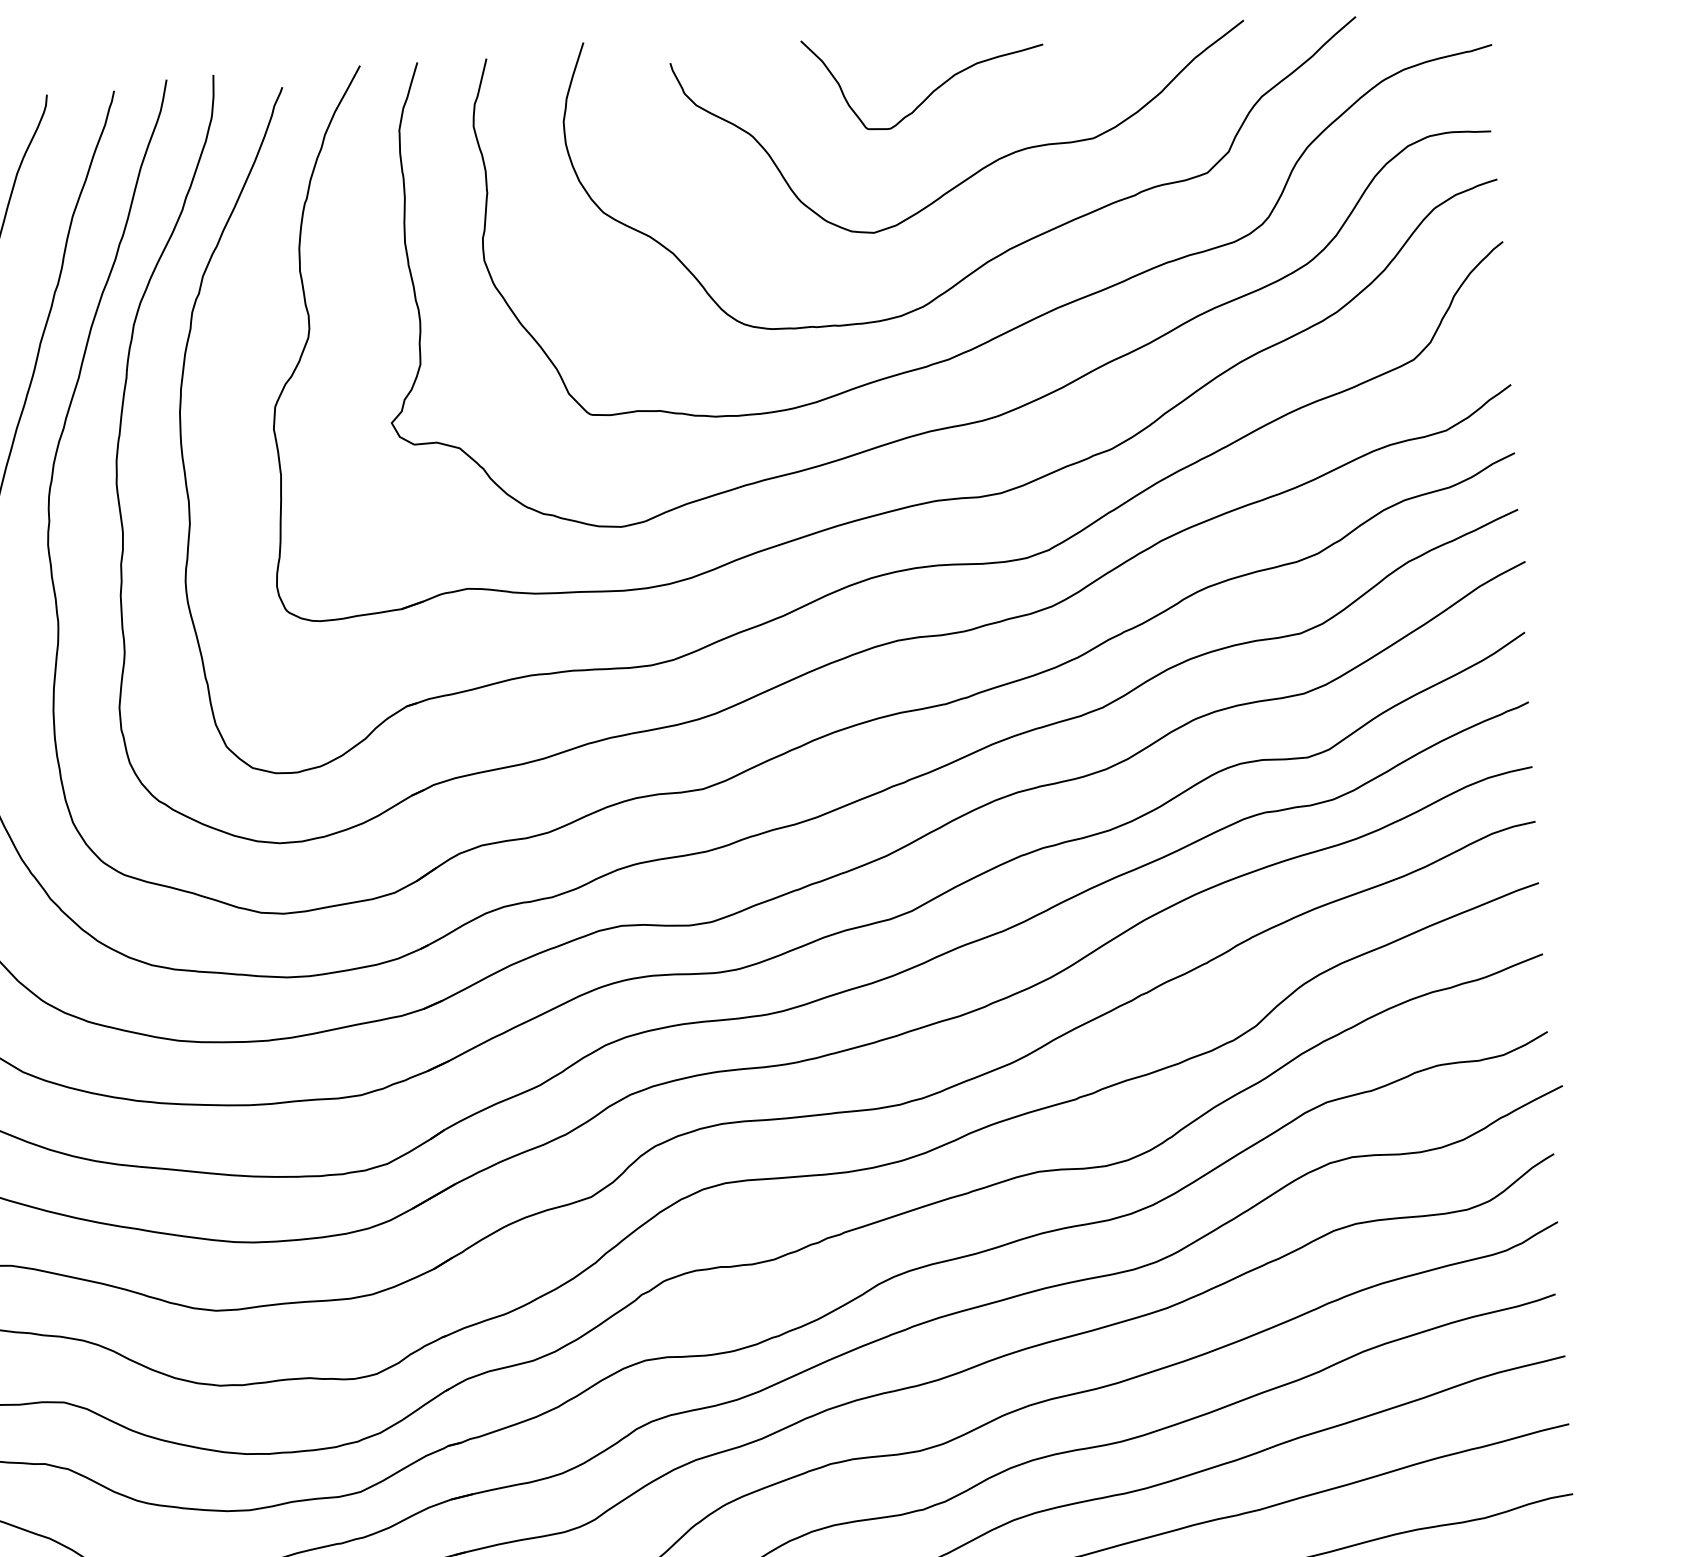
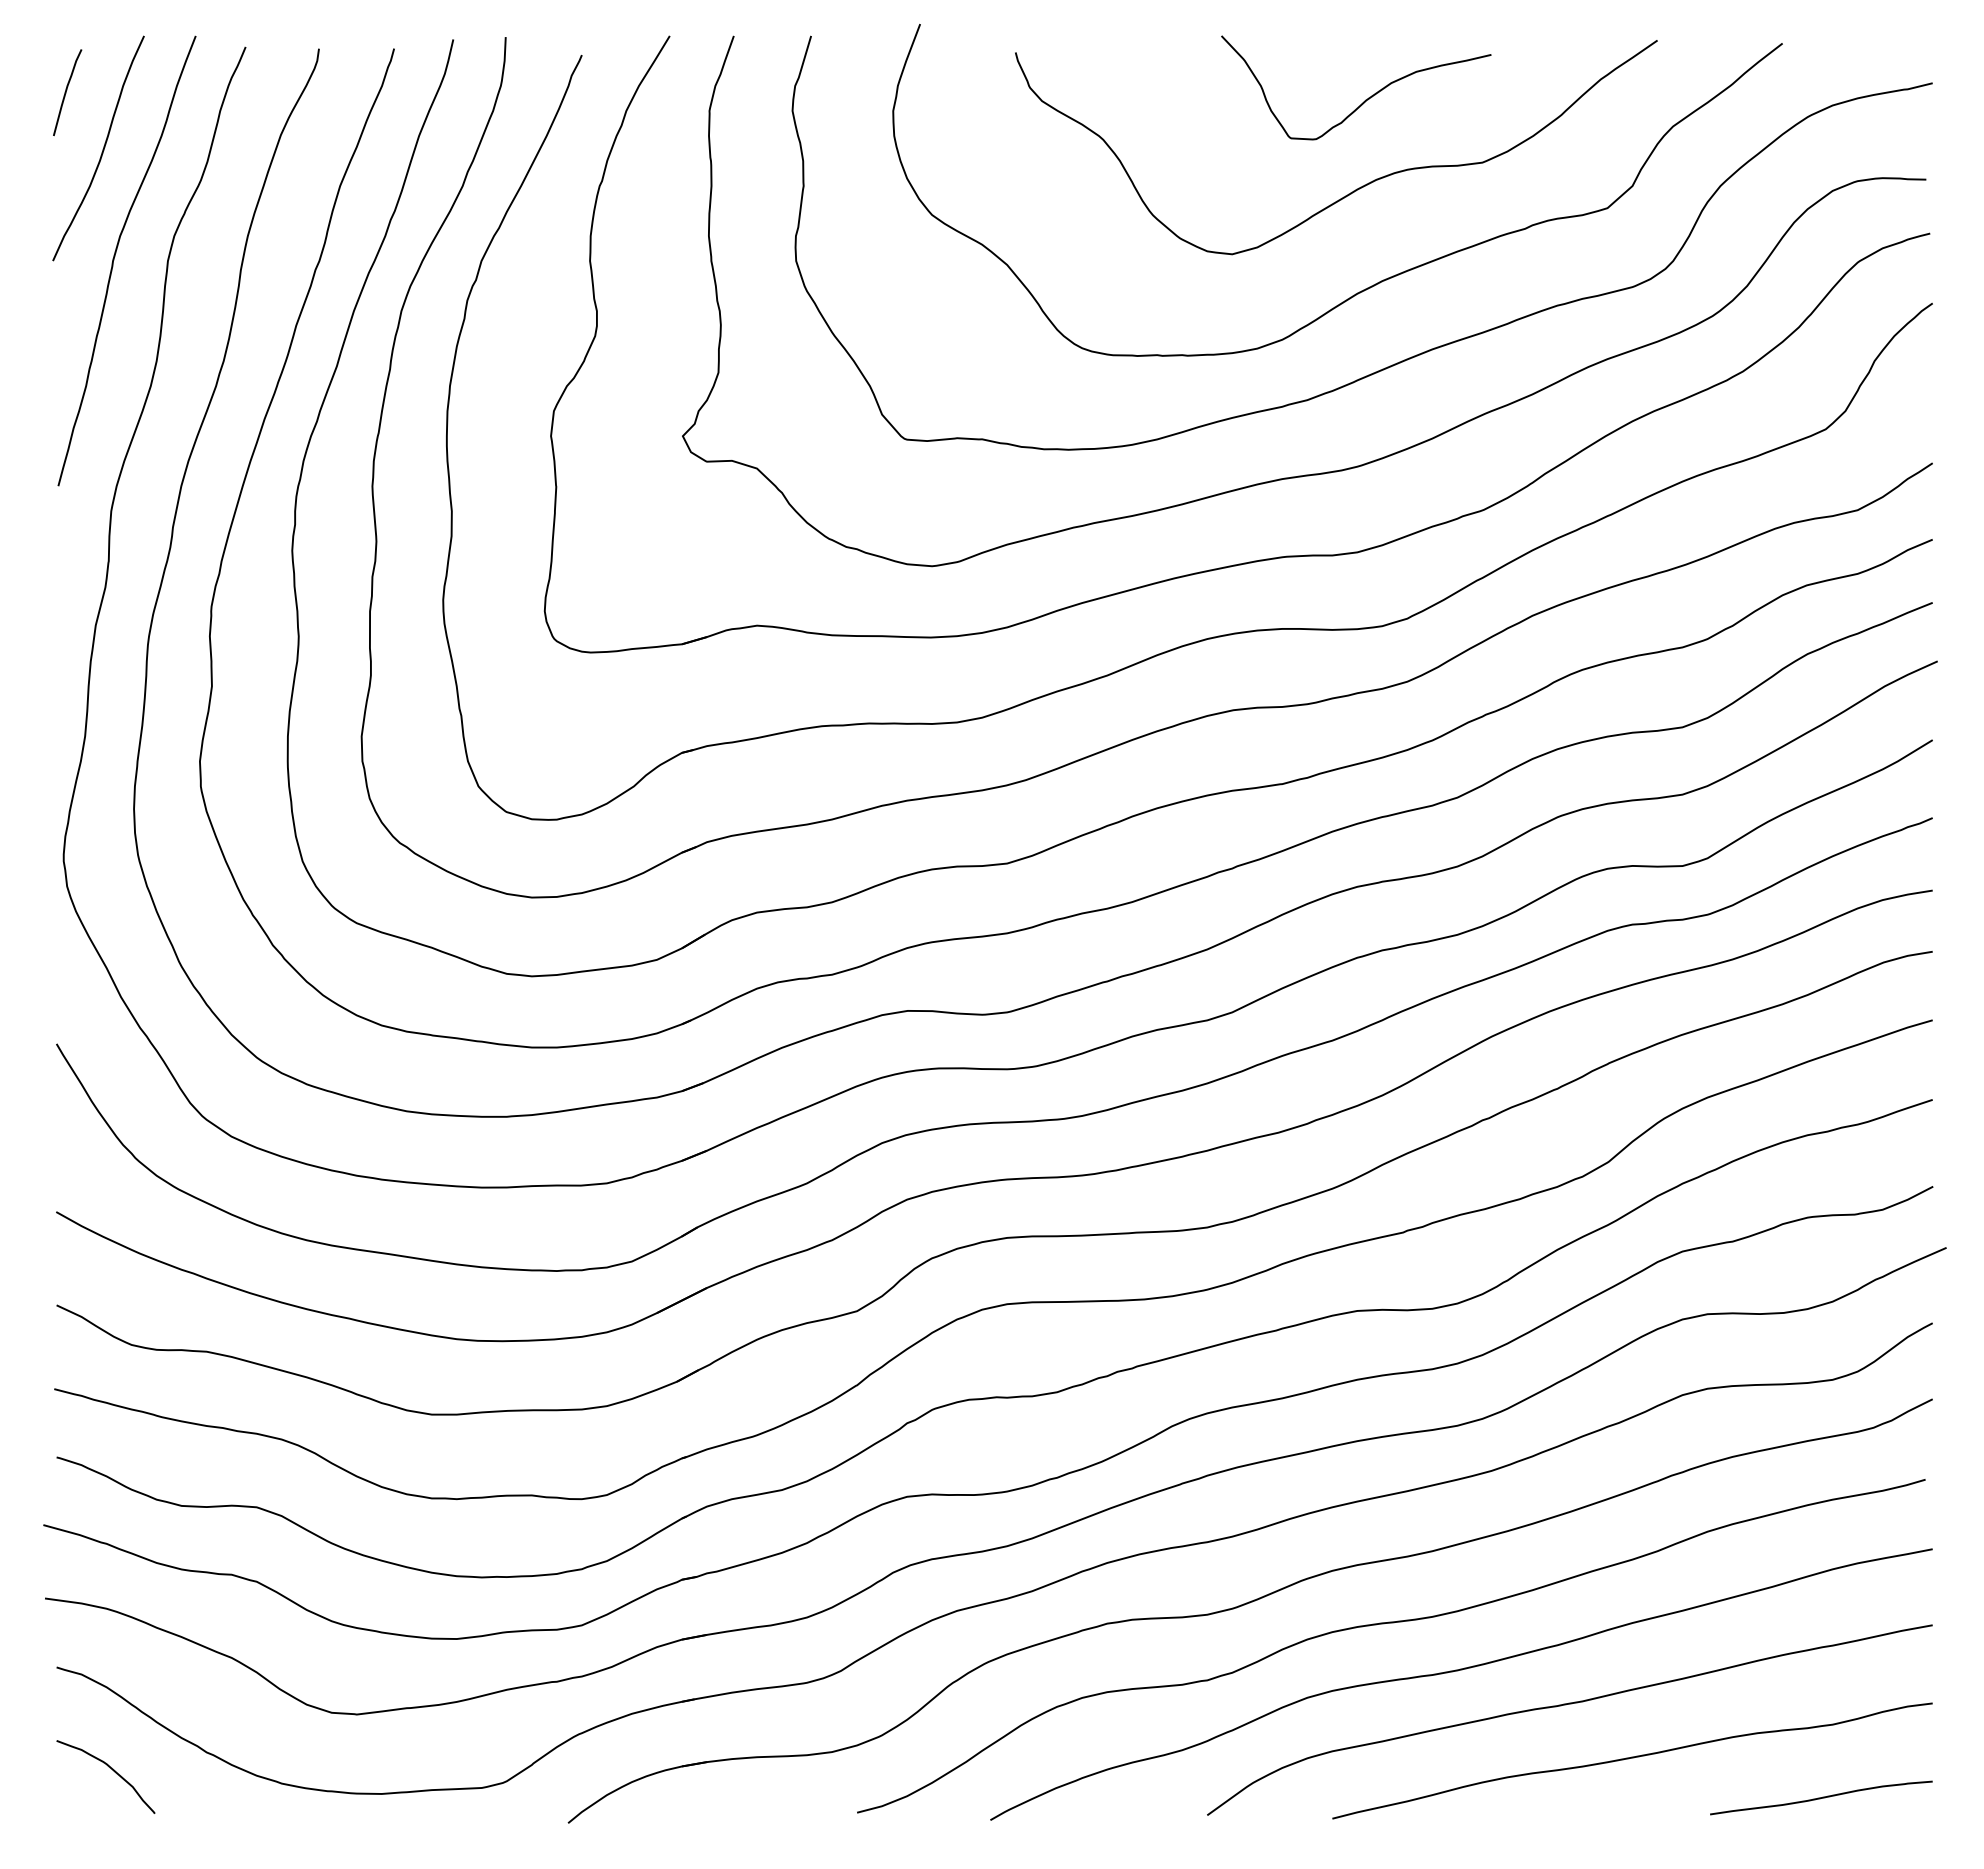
curve: (932, 90) -> (1365, 99), moved

